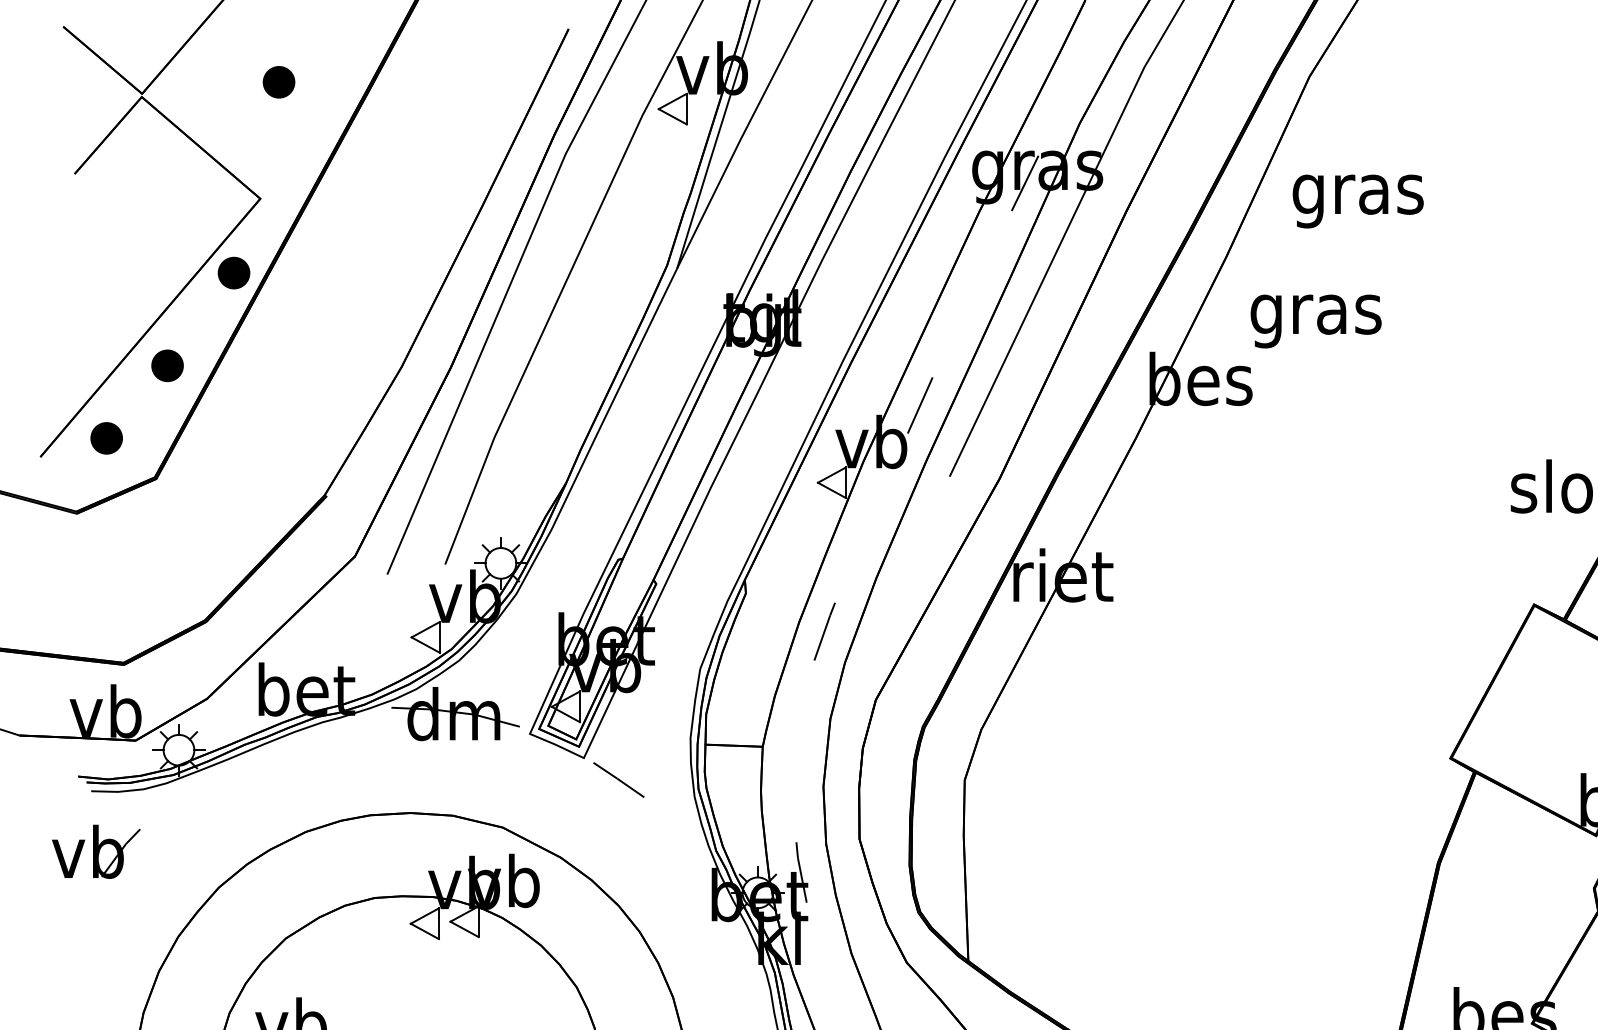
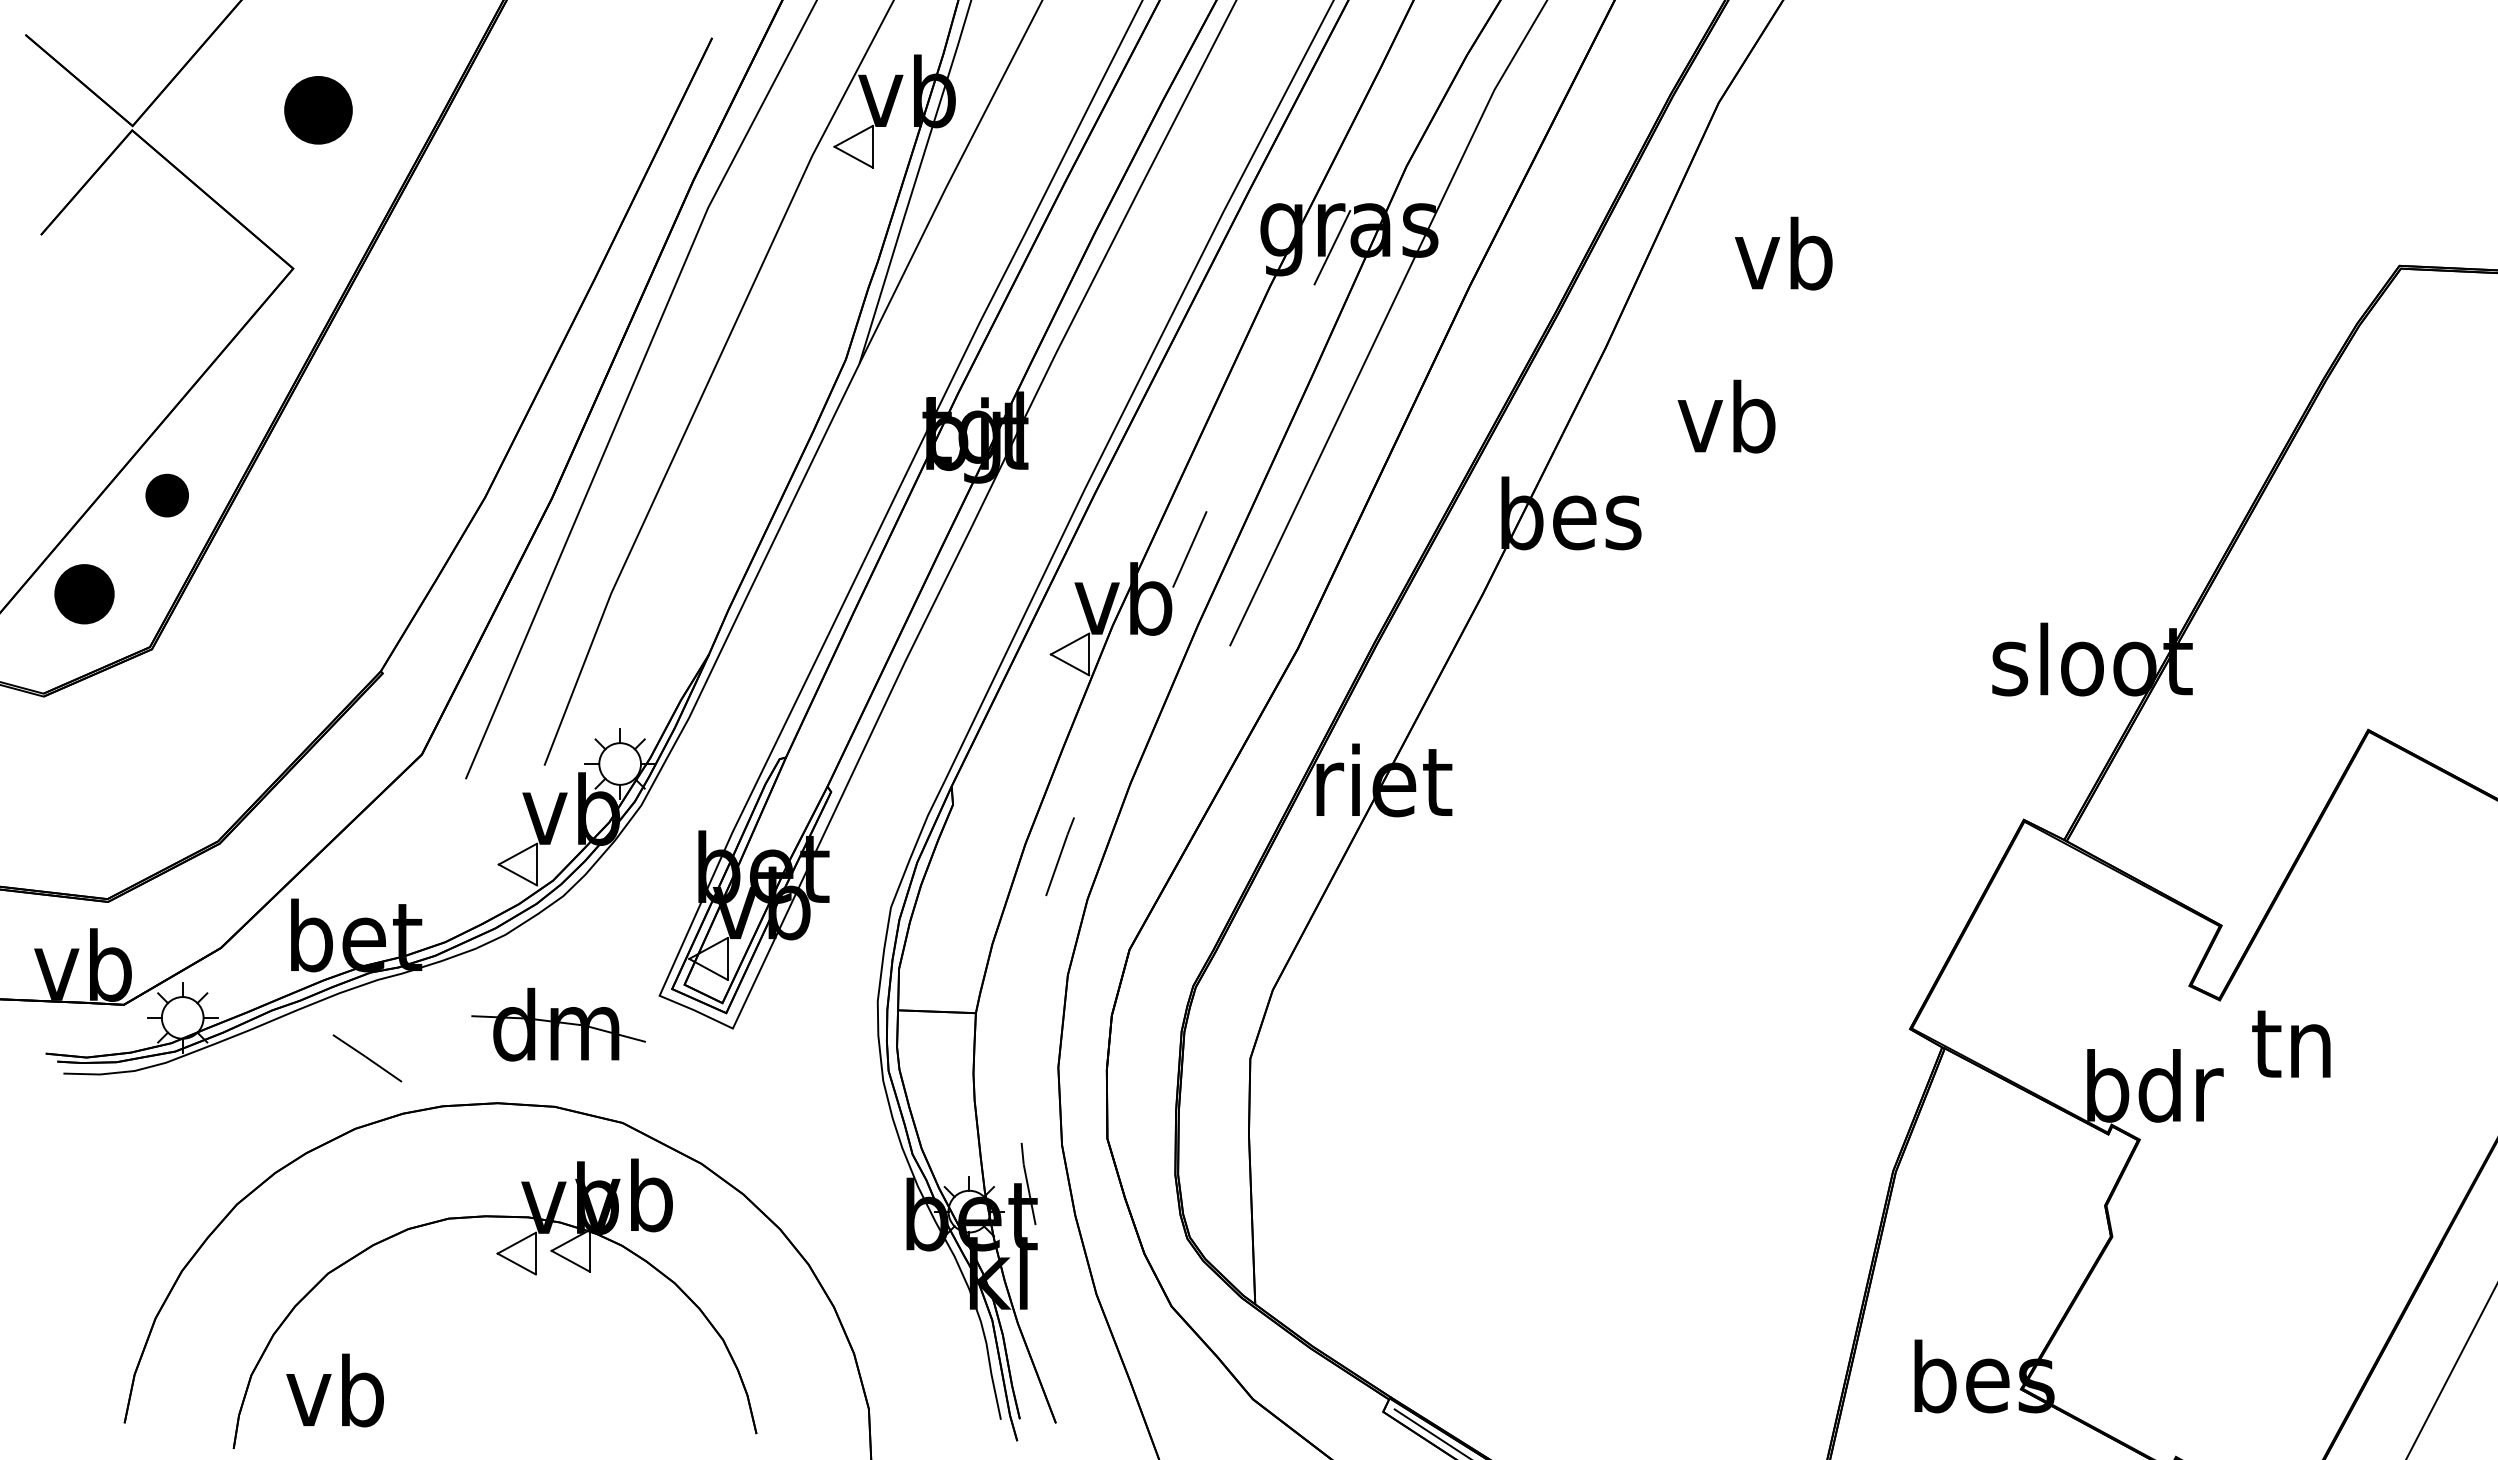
part: (278, 82) -> (318, 110), size x1.6
text: (1357, 194) -> (1784, 262), gras -> vb
part: (234, 273) -> (257, 369), removed
text: (1315, 314) -> (1727, 425), gras -> vb
part: (106, 437) -> (84, 593), size x1.4
part: (455, 713) -> (558, 1024), moved
line: (618, 780) -> (367, 1058), moved
part: (96, 851) -> (70, 1155), removed

